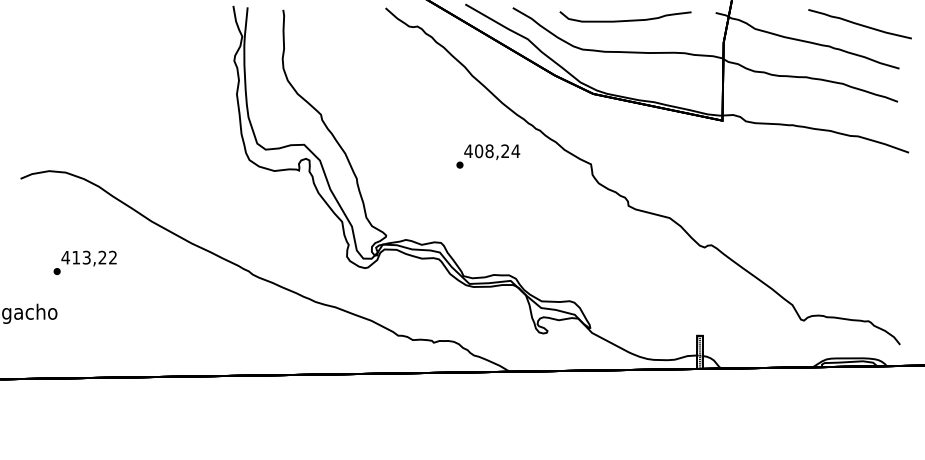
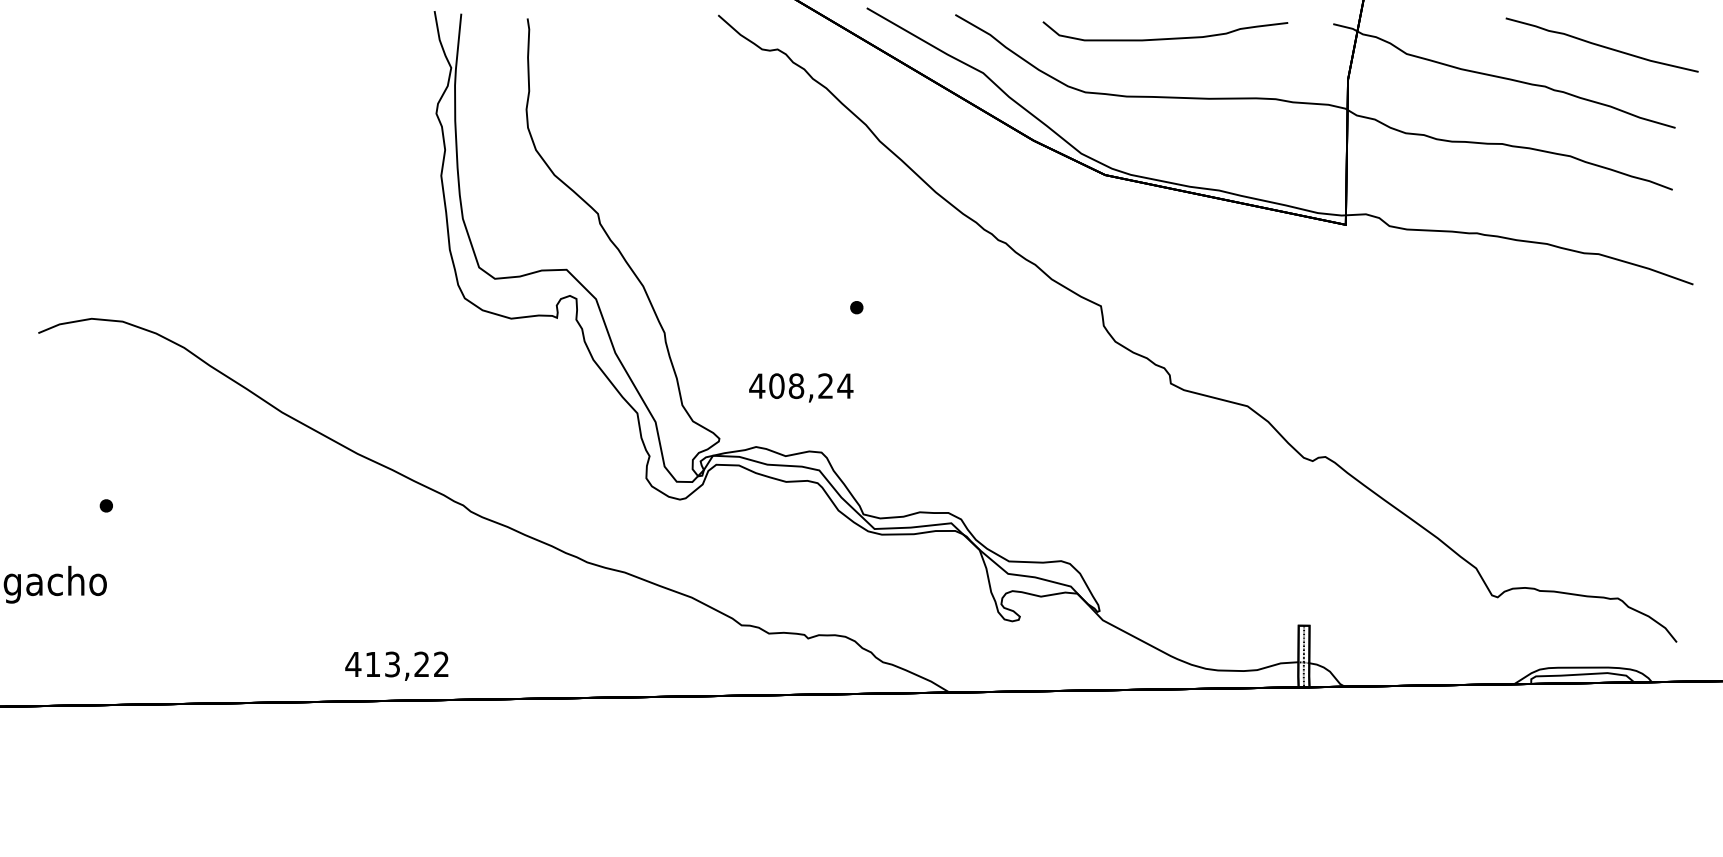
text: (492, 151) -> (801, 386), moved
text: (88, 258) -> (395, 666), moved

